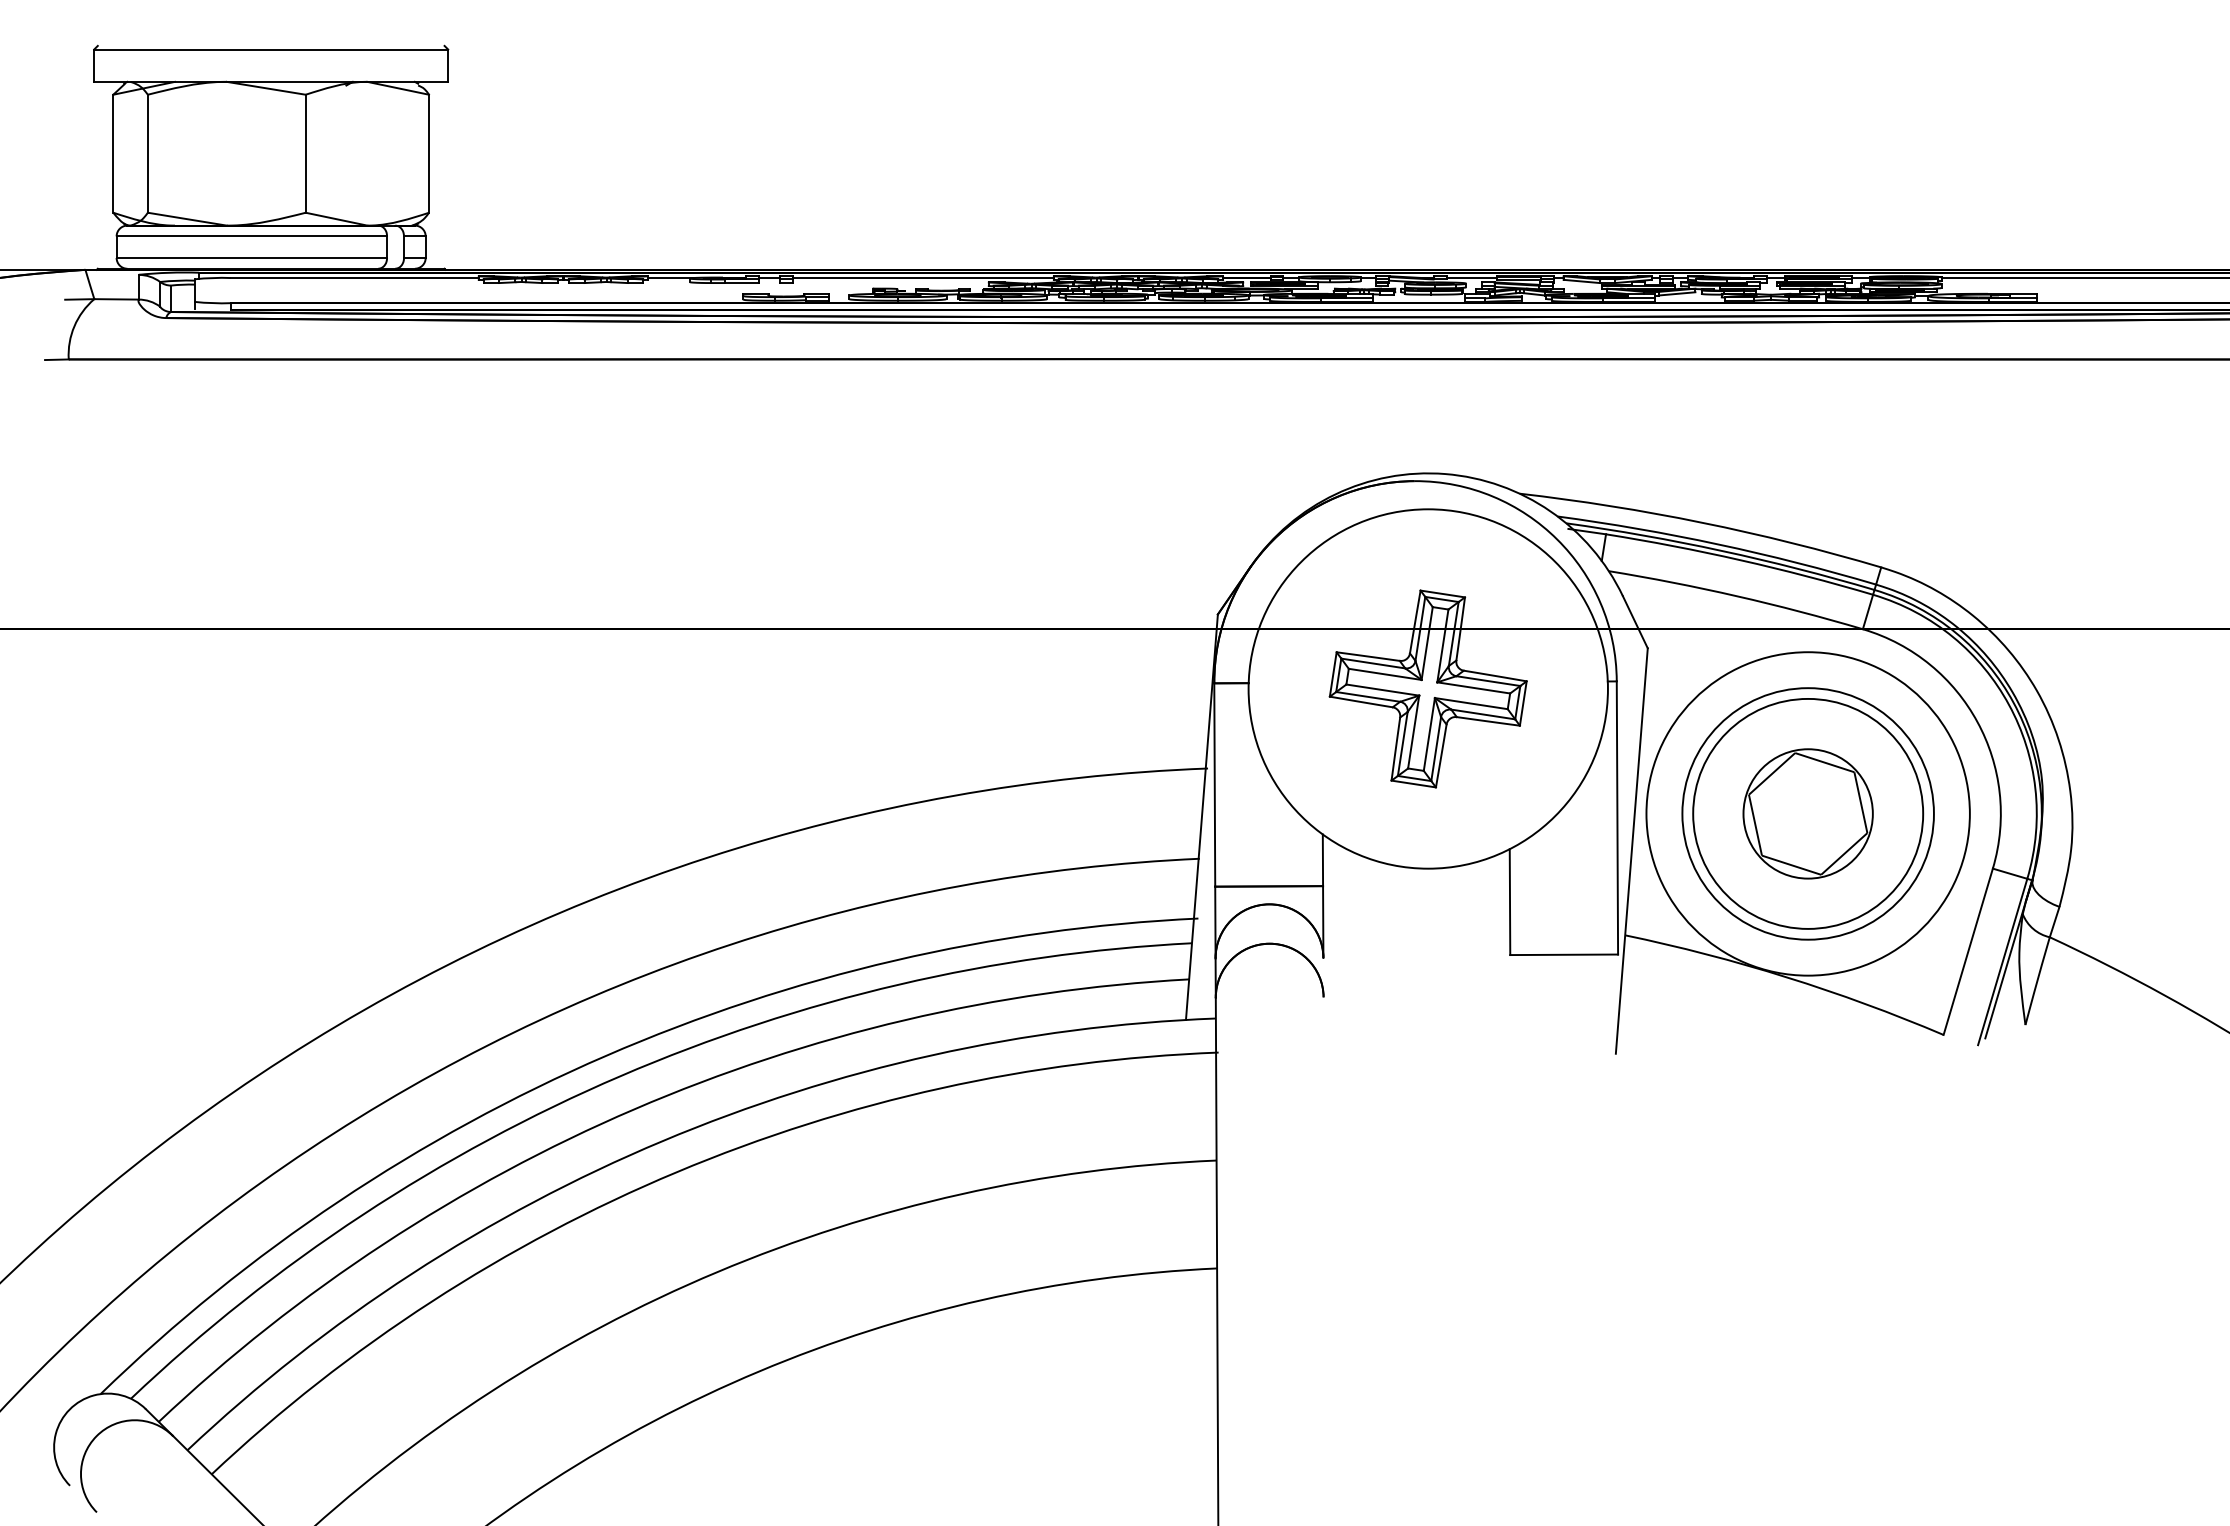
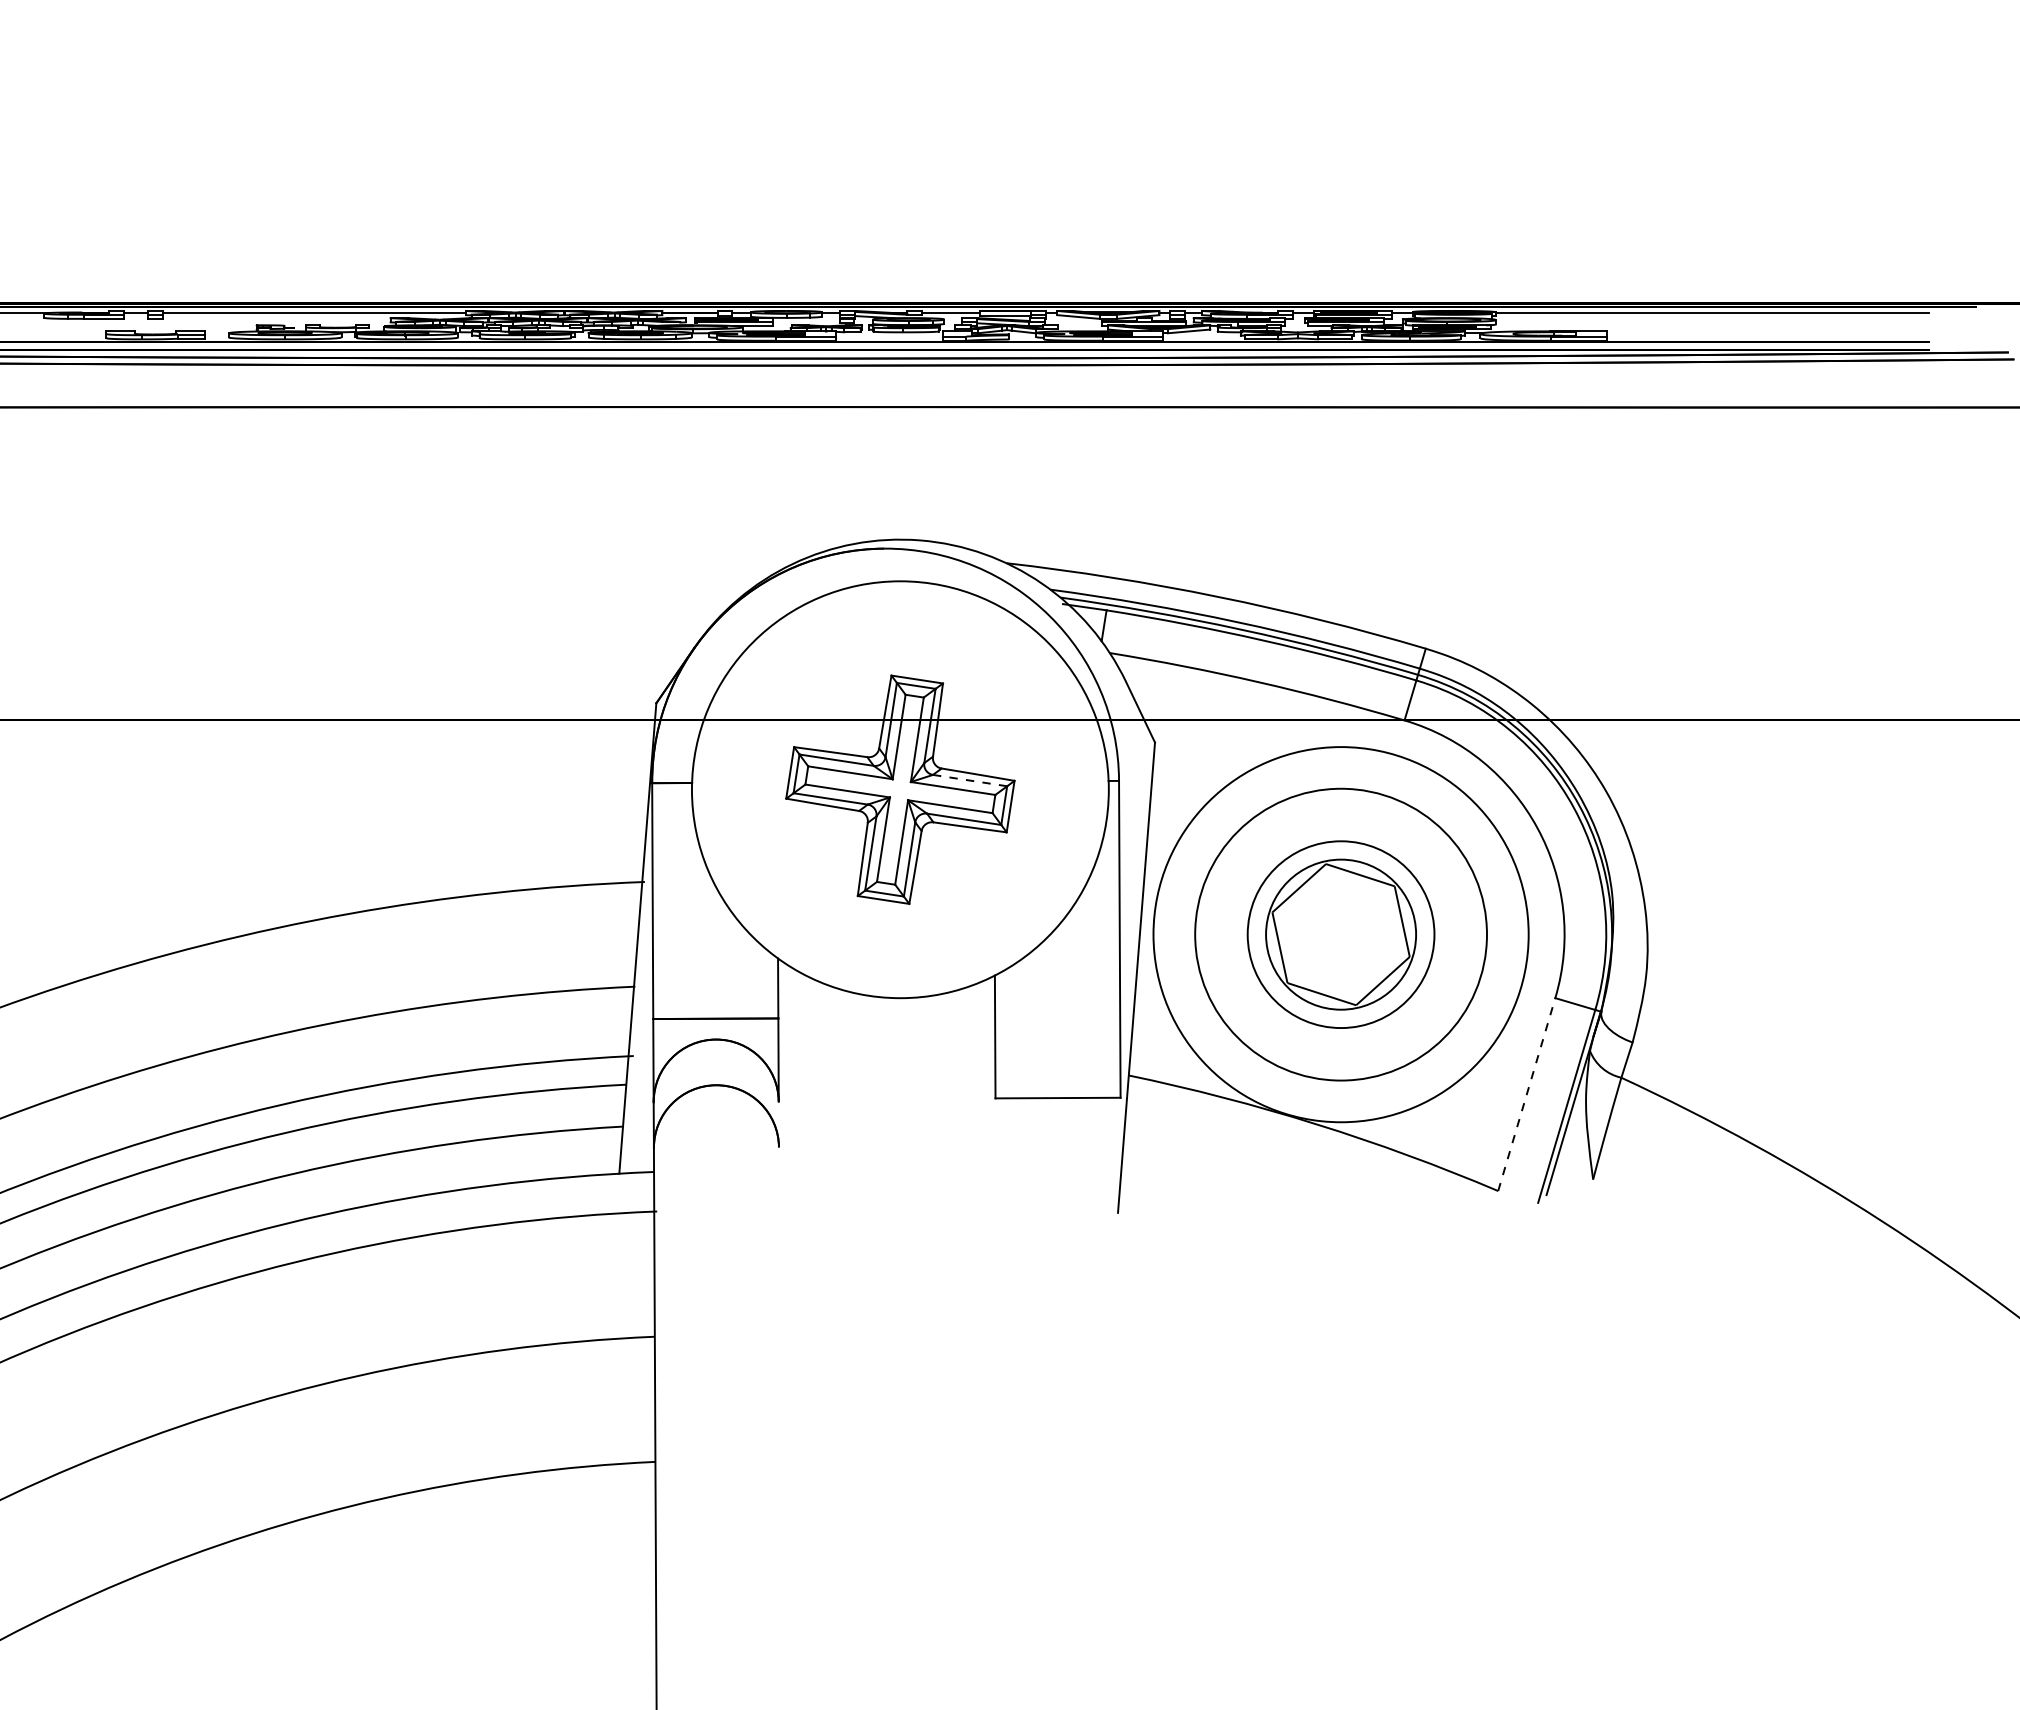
line: (1488, 681) -> (970, 781), solid -> dashed
circle: (1808, 813) -> (1341, 934), size x0.7
line: (1968, 951) -> (1527, 1094), solid -> dashed

